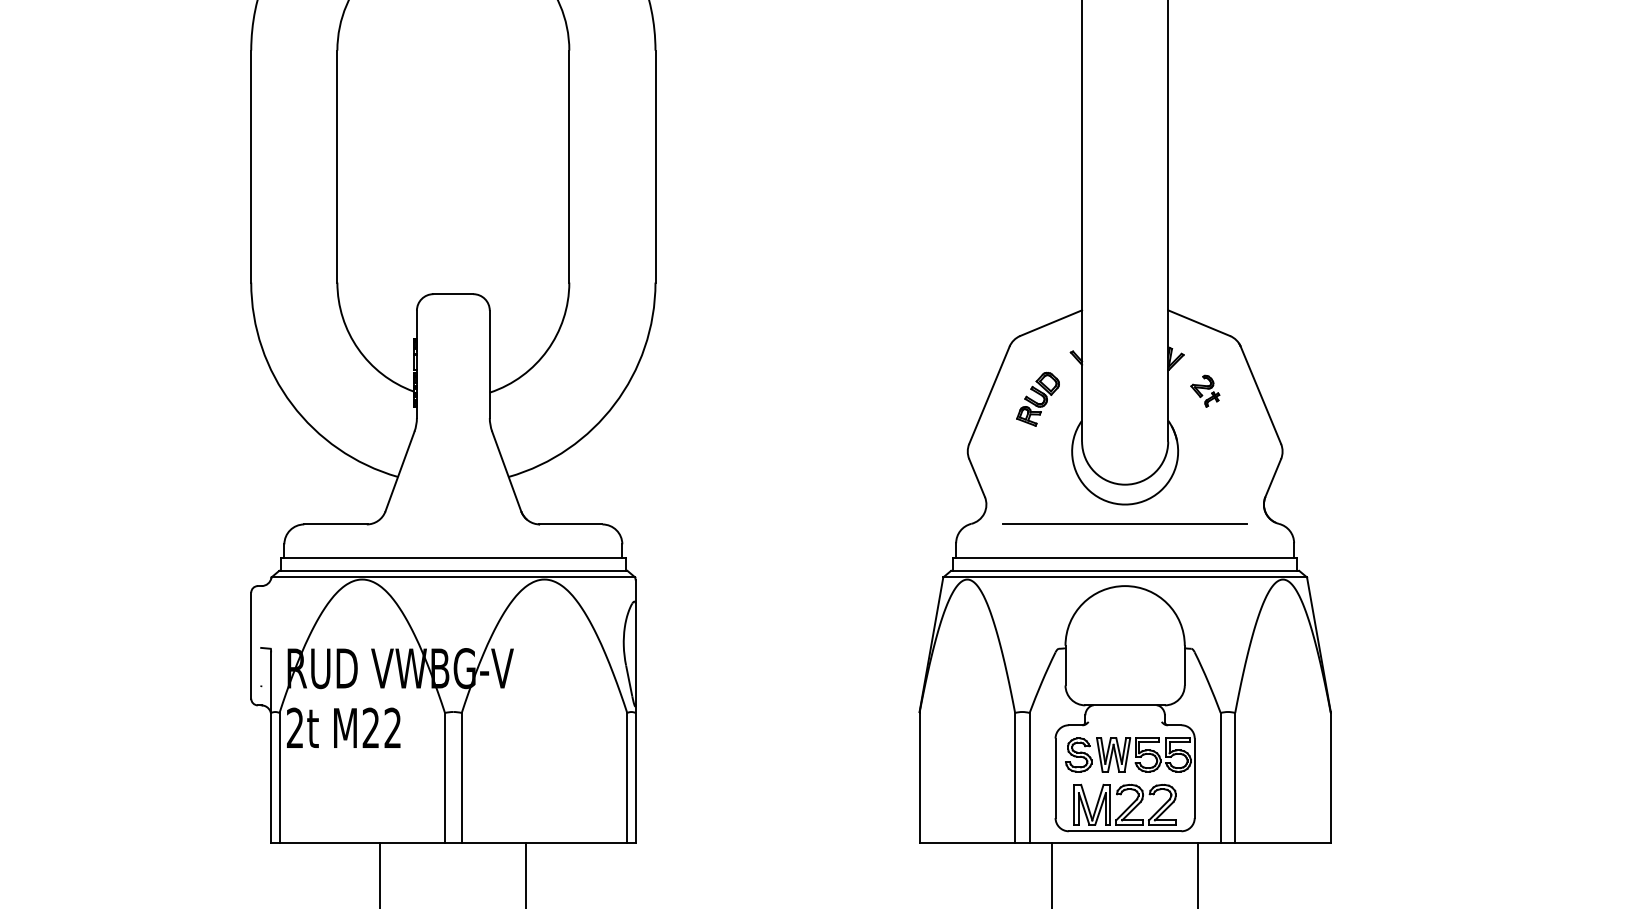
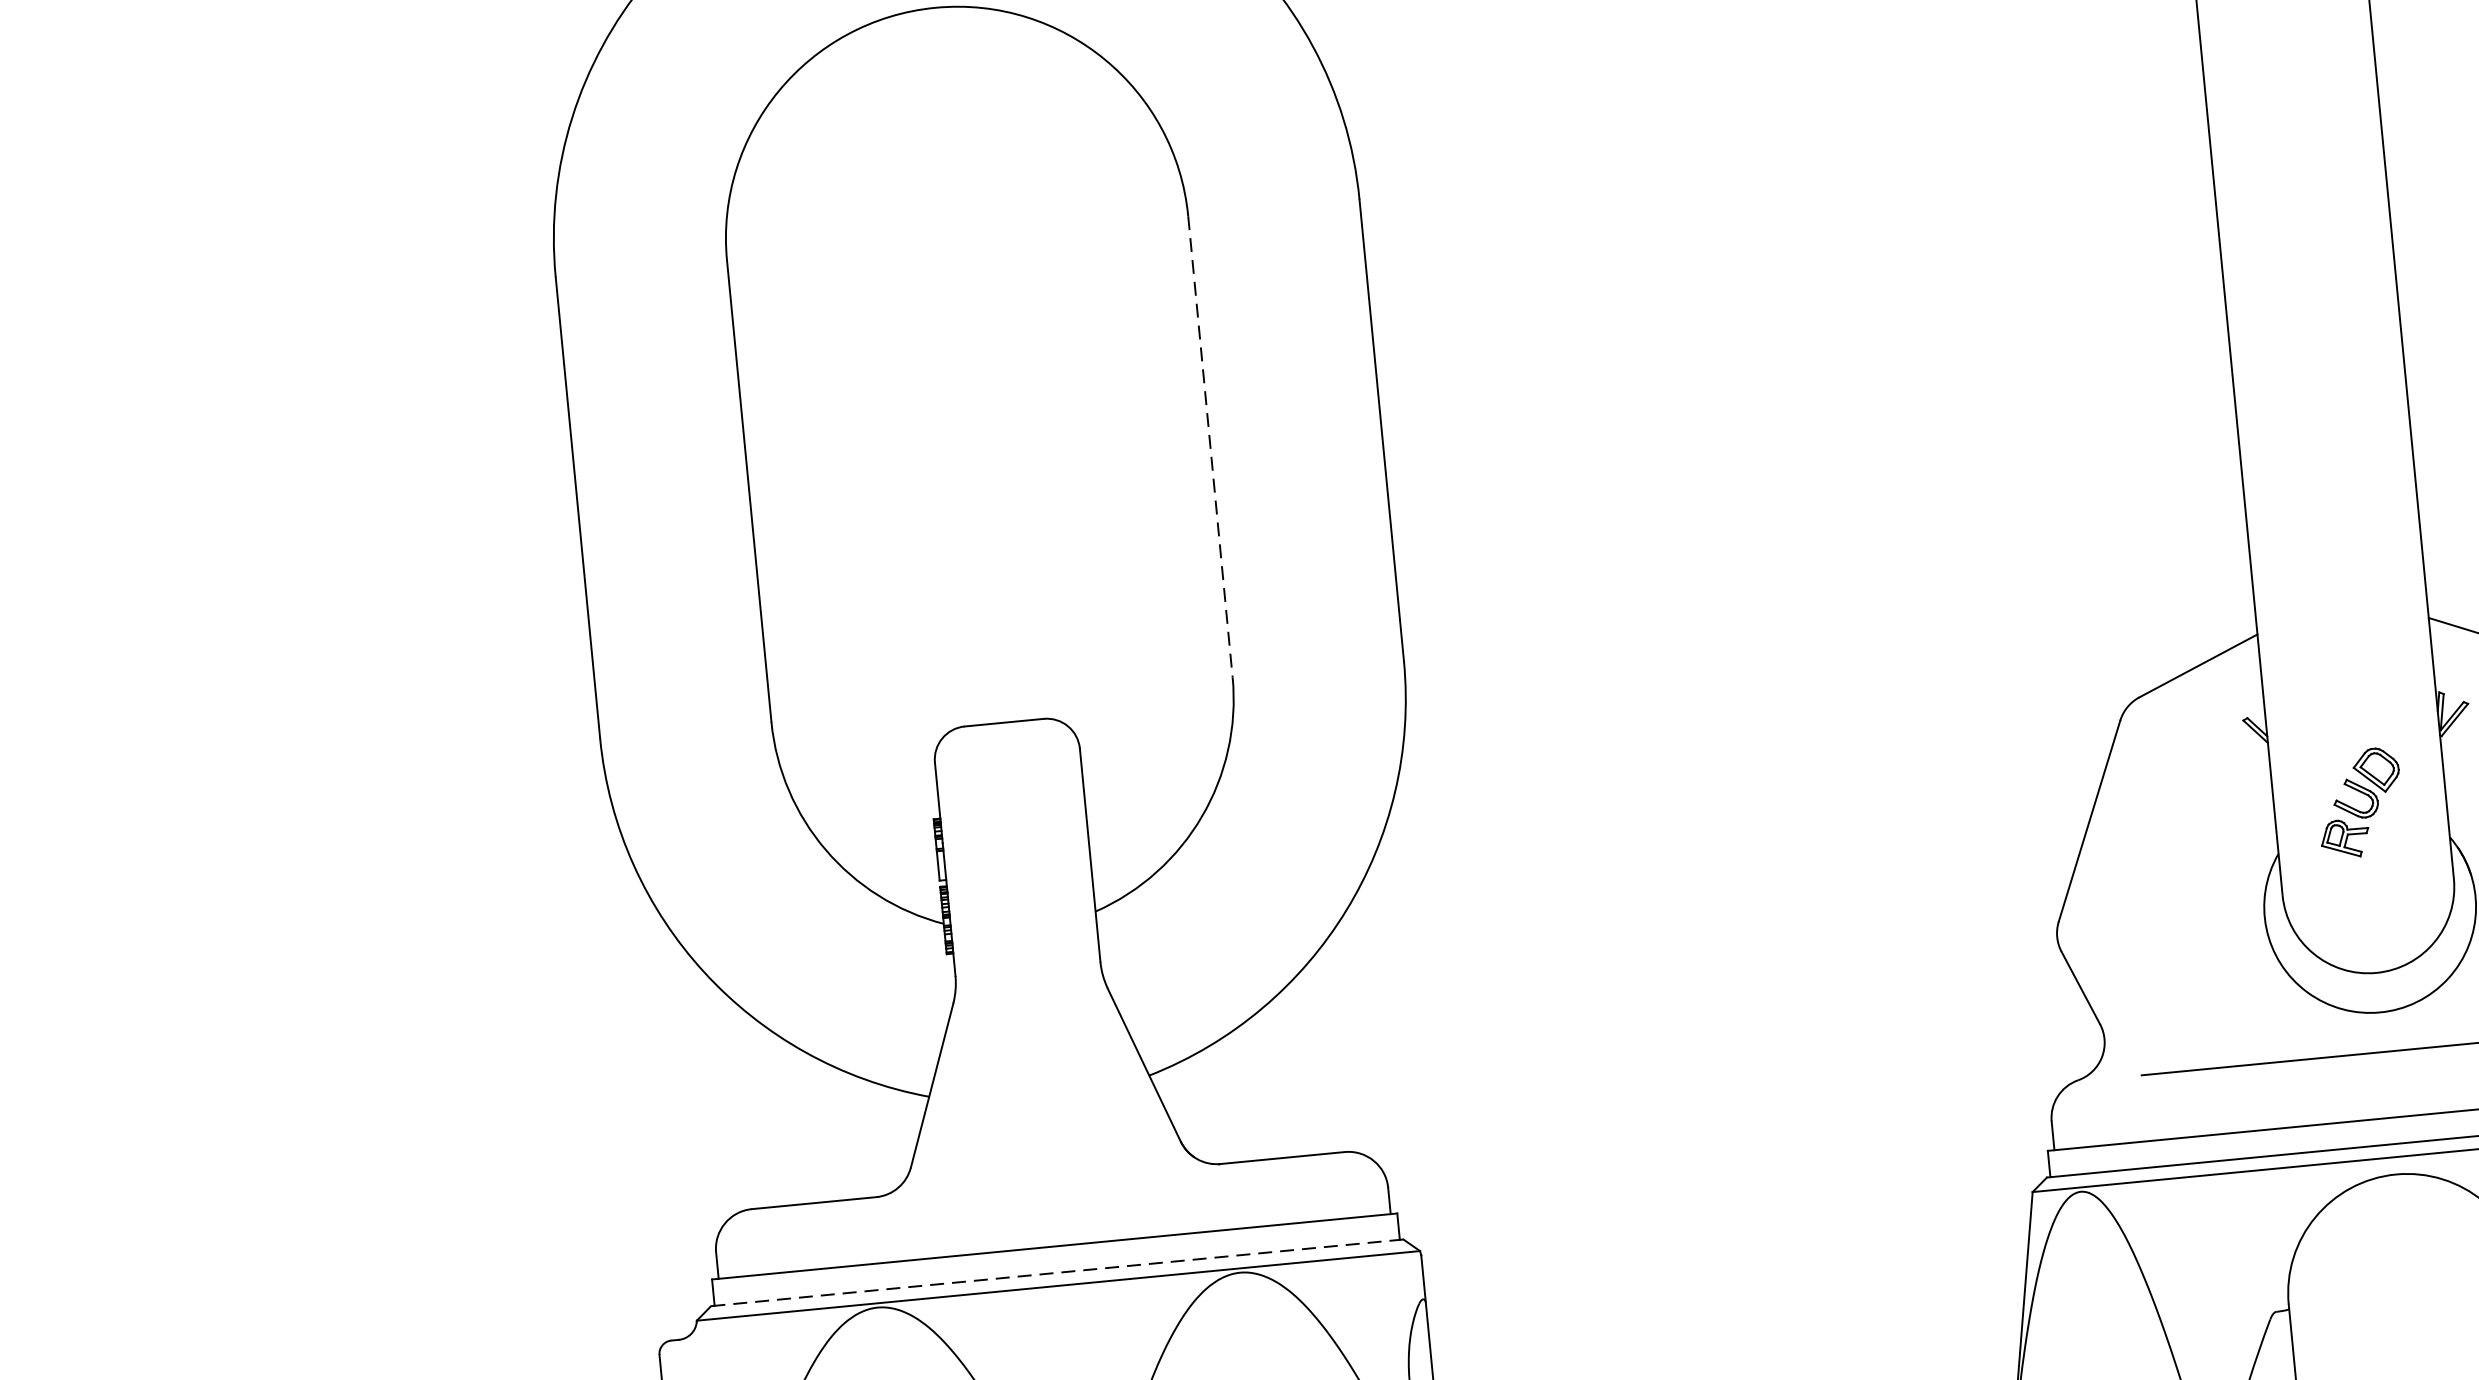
line: (569, 166) -> (1210, 446), solid -> dashed
part: (1037, 398) -> (2358, 801), moved
line: (452, 570) -> (1055, 1272), solid -> dashed

